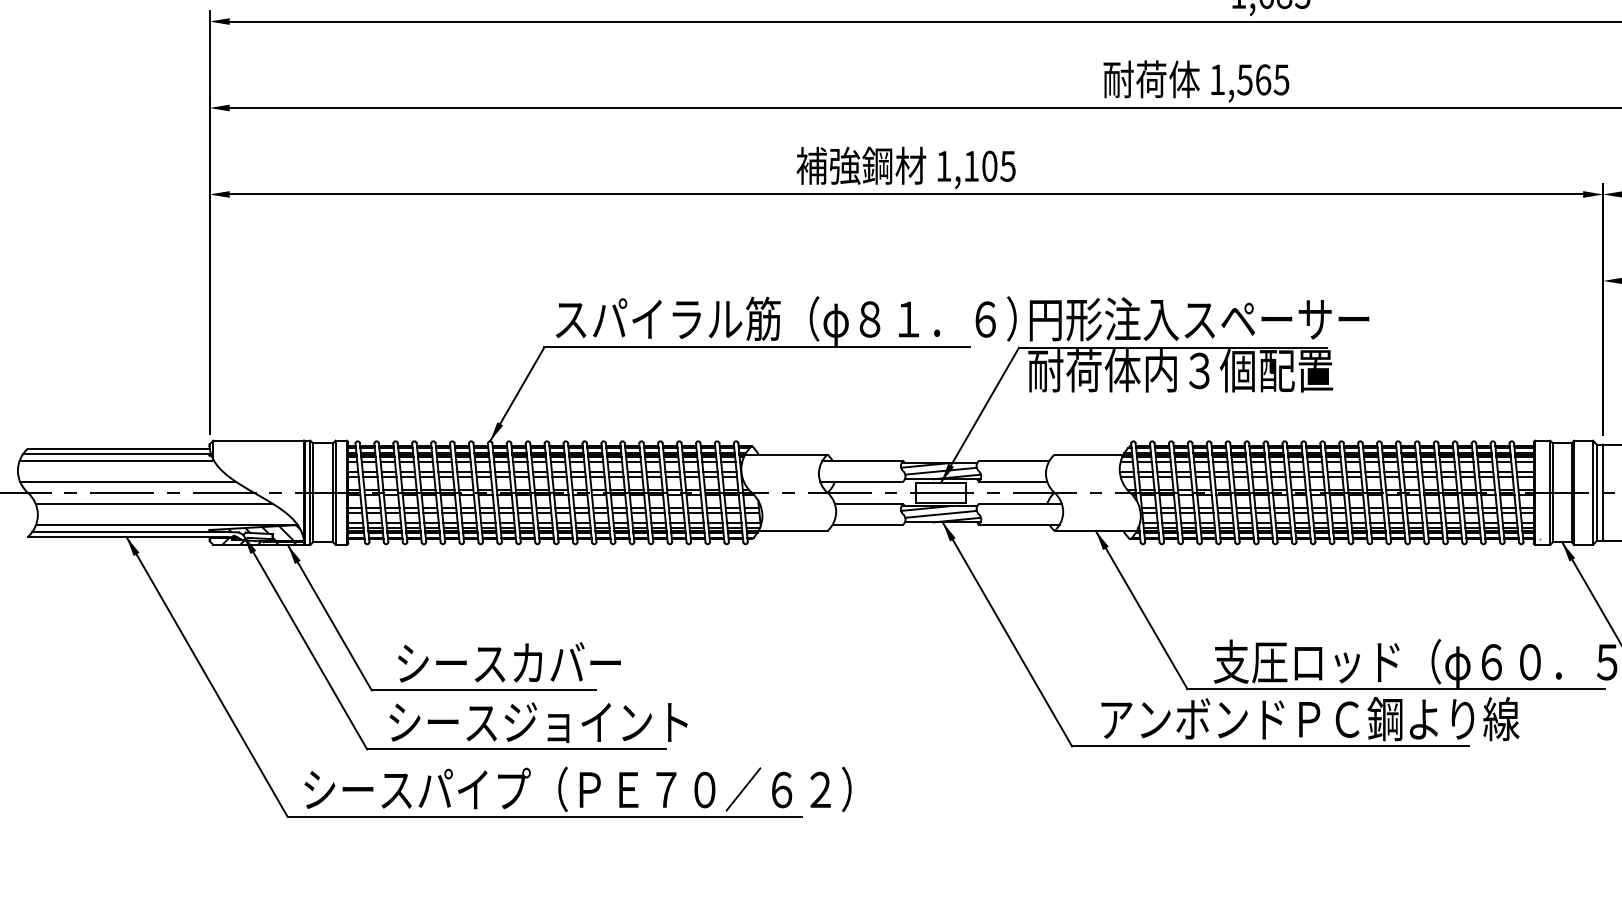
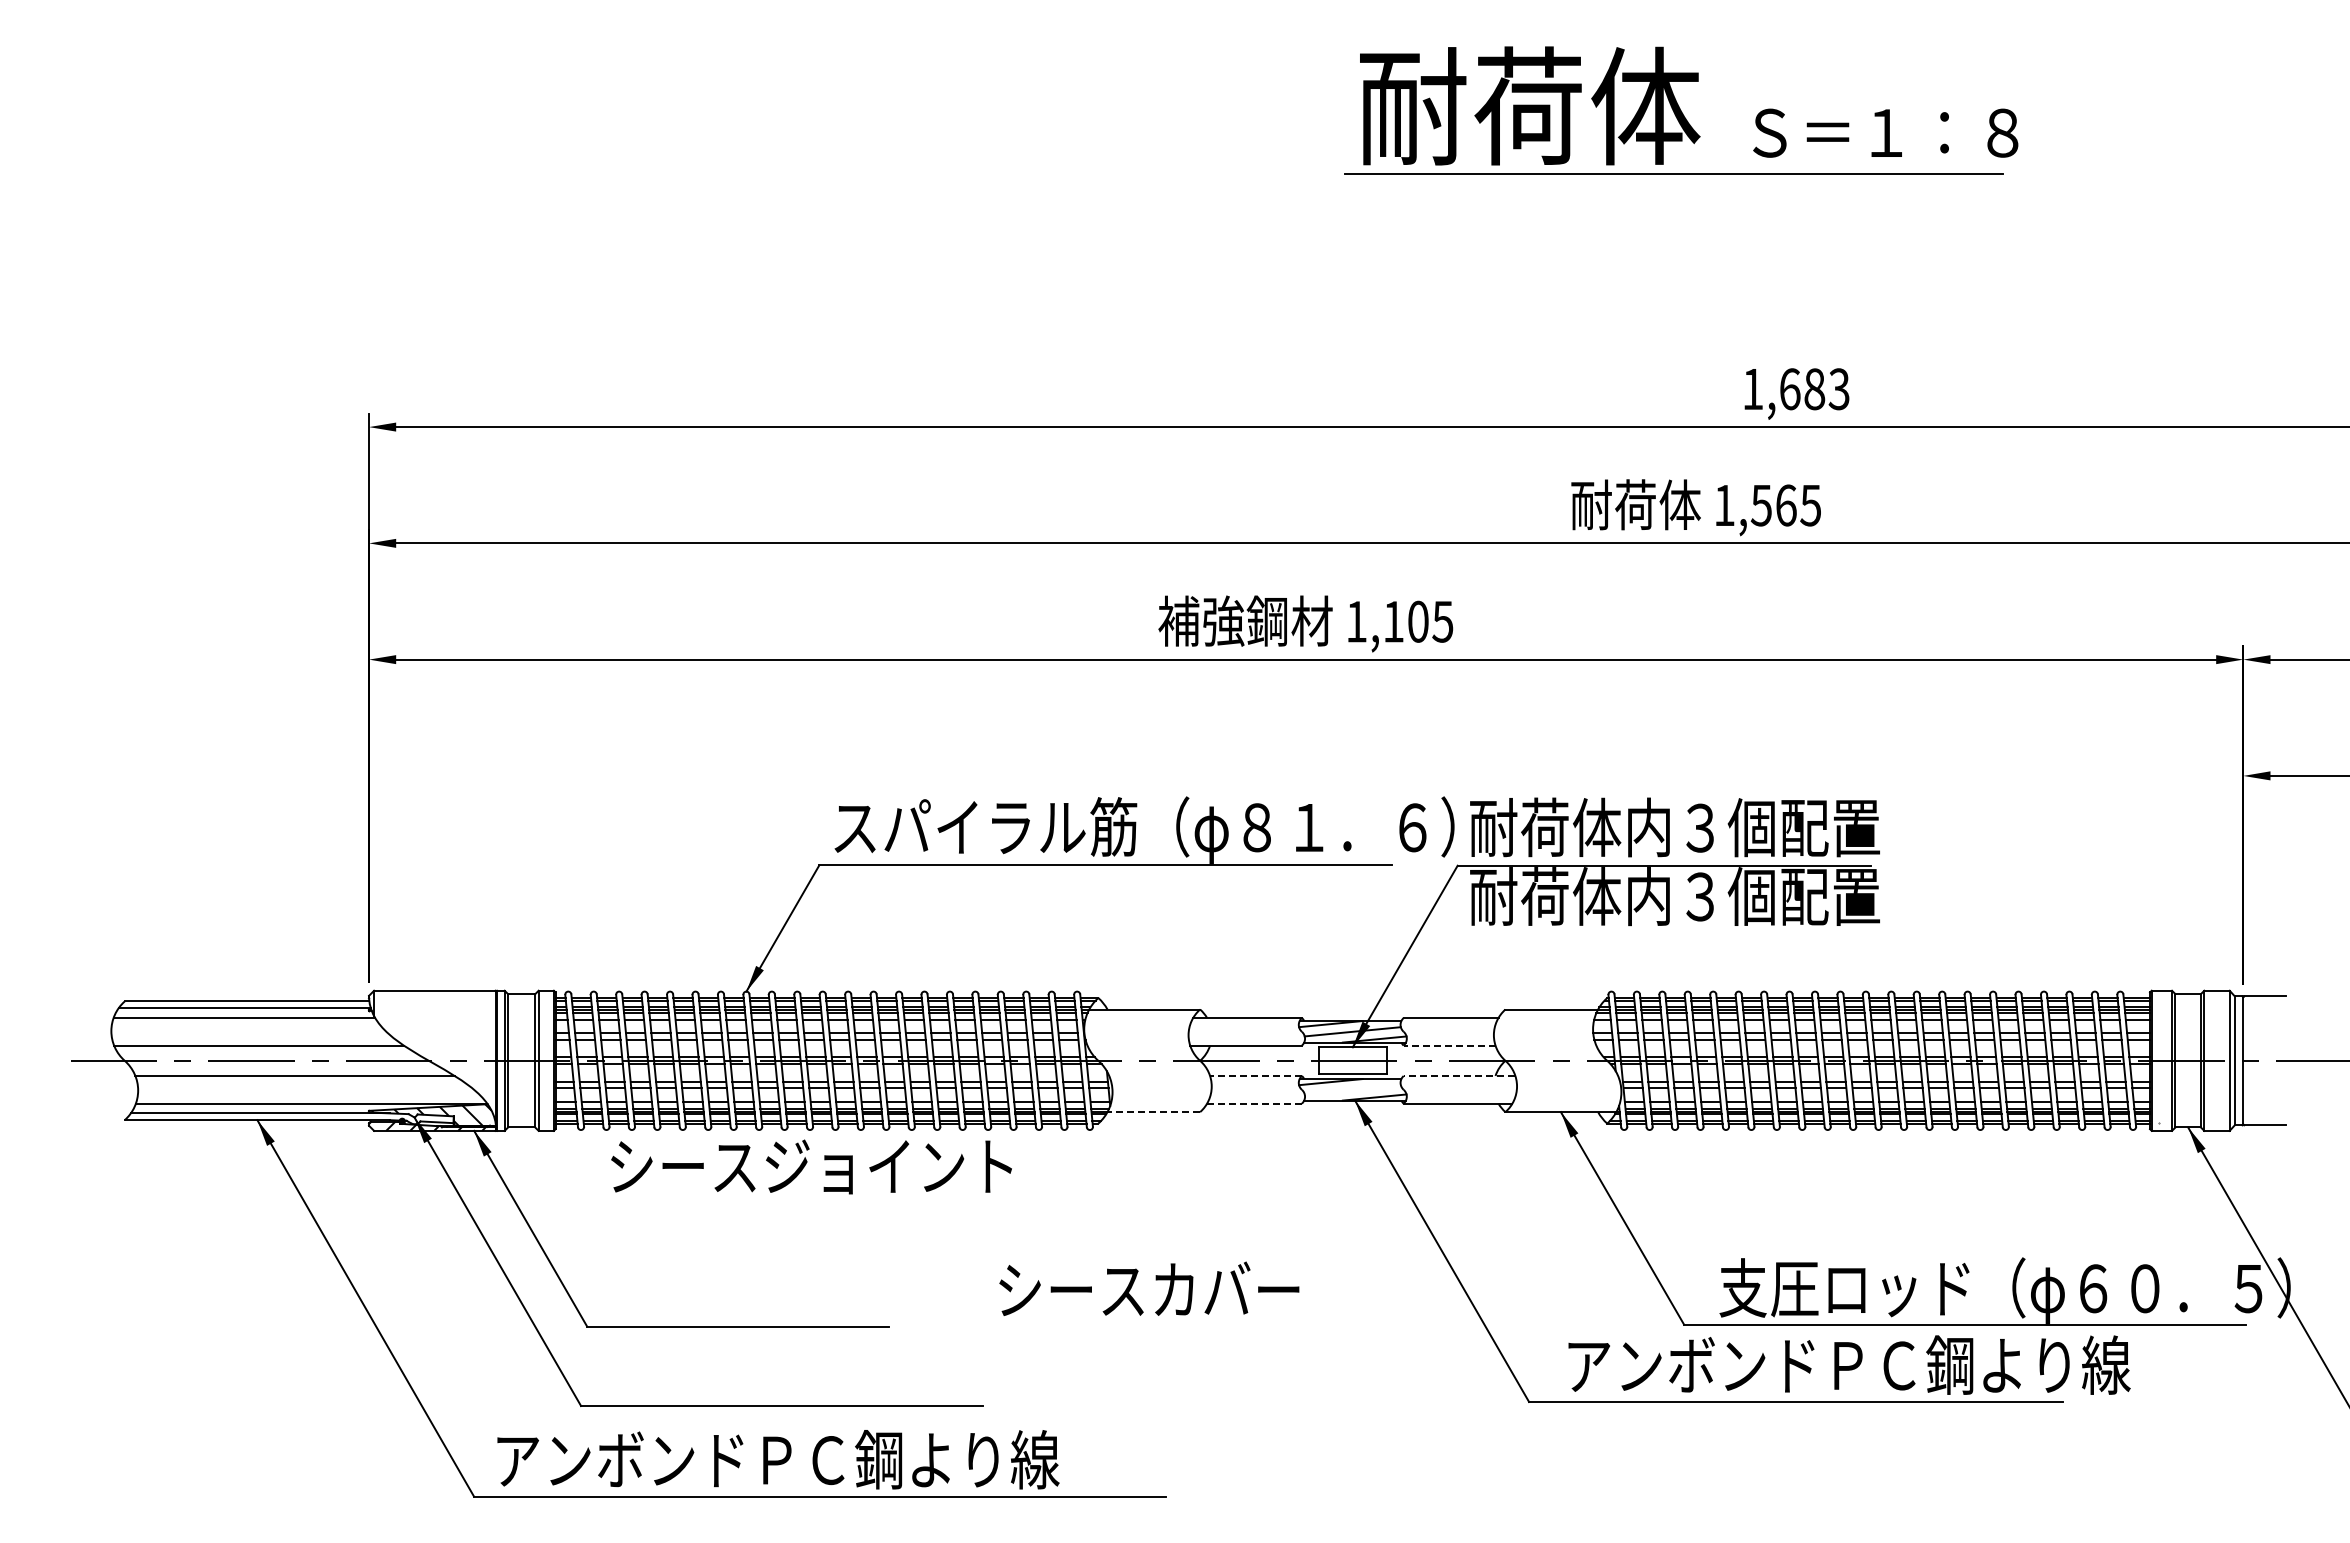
text: (1198, 319) -> (1699, 827), 円形注入スペーサー -> 耐荷体内３個配置
line: (1012, 481) -> (1449, 1045), solid -> dashed
line: (869, 504) -> (1256, 1076), solid -> dashed
line: (1020, 504) -> (1459, 1076), solid -> dashed
line: (940, 514) -> (1352, 1089), removed
line: (867, 524) -> (1254, 1103), solid -> dashed
line: (792, 531) -> (1153, 1112), solid -> dashed
text: (509, 662) -> (1149, 1288), moved
text: (538, 722) -> (811, 1166), moved
text: (577, 789) -> (864, 1459), シースパイプ（ＰＥ７０／６２） -> アンボンドＰＣ鋼より線

